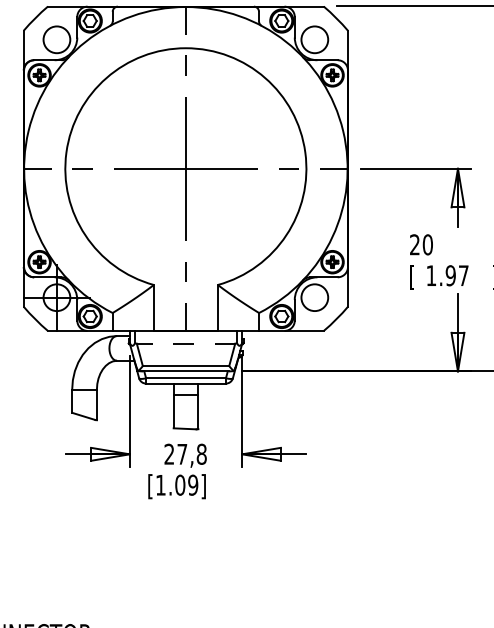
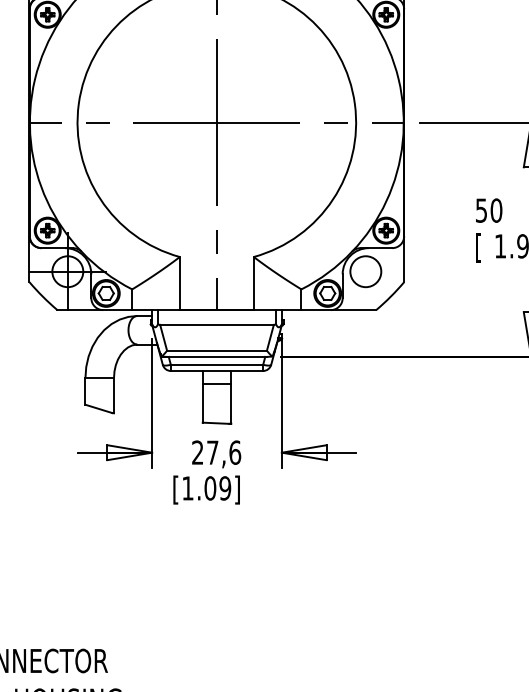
text: (414, 244) -> (481, 210), 20 -> 50
line: (185, 343) -> (216, 324), dashed -> solid
text: (201, 453) -> (234, 451), 27,8 -> 27,6

